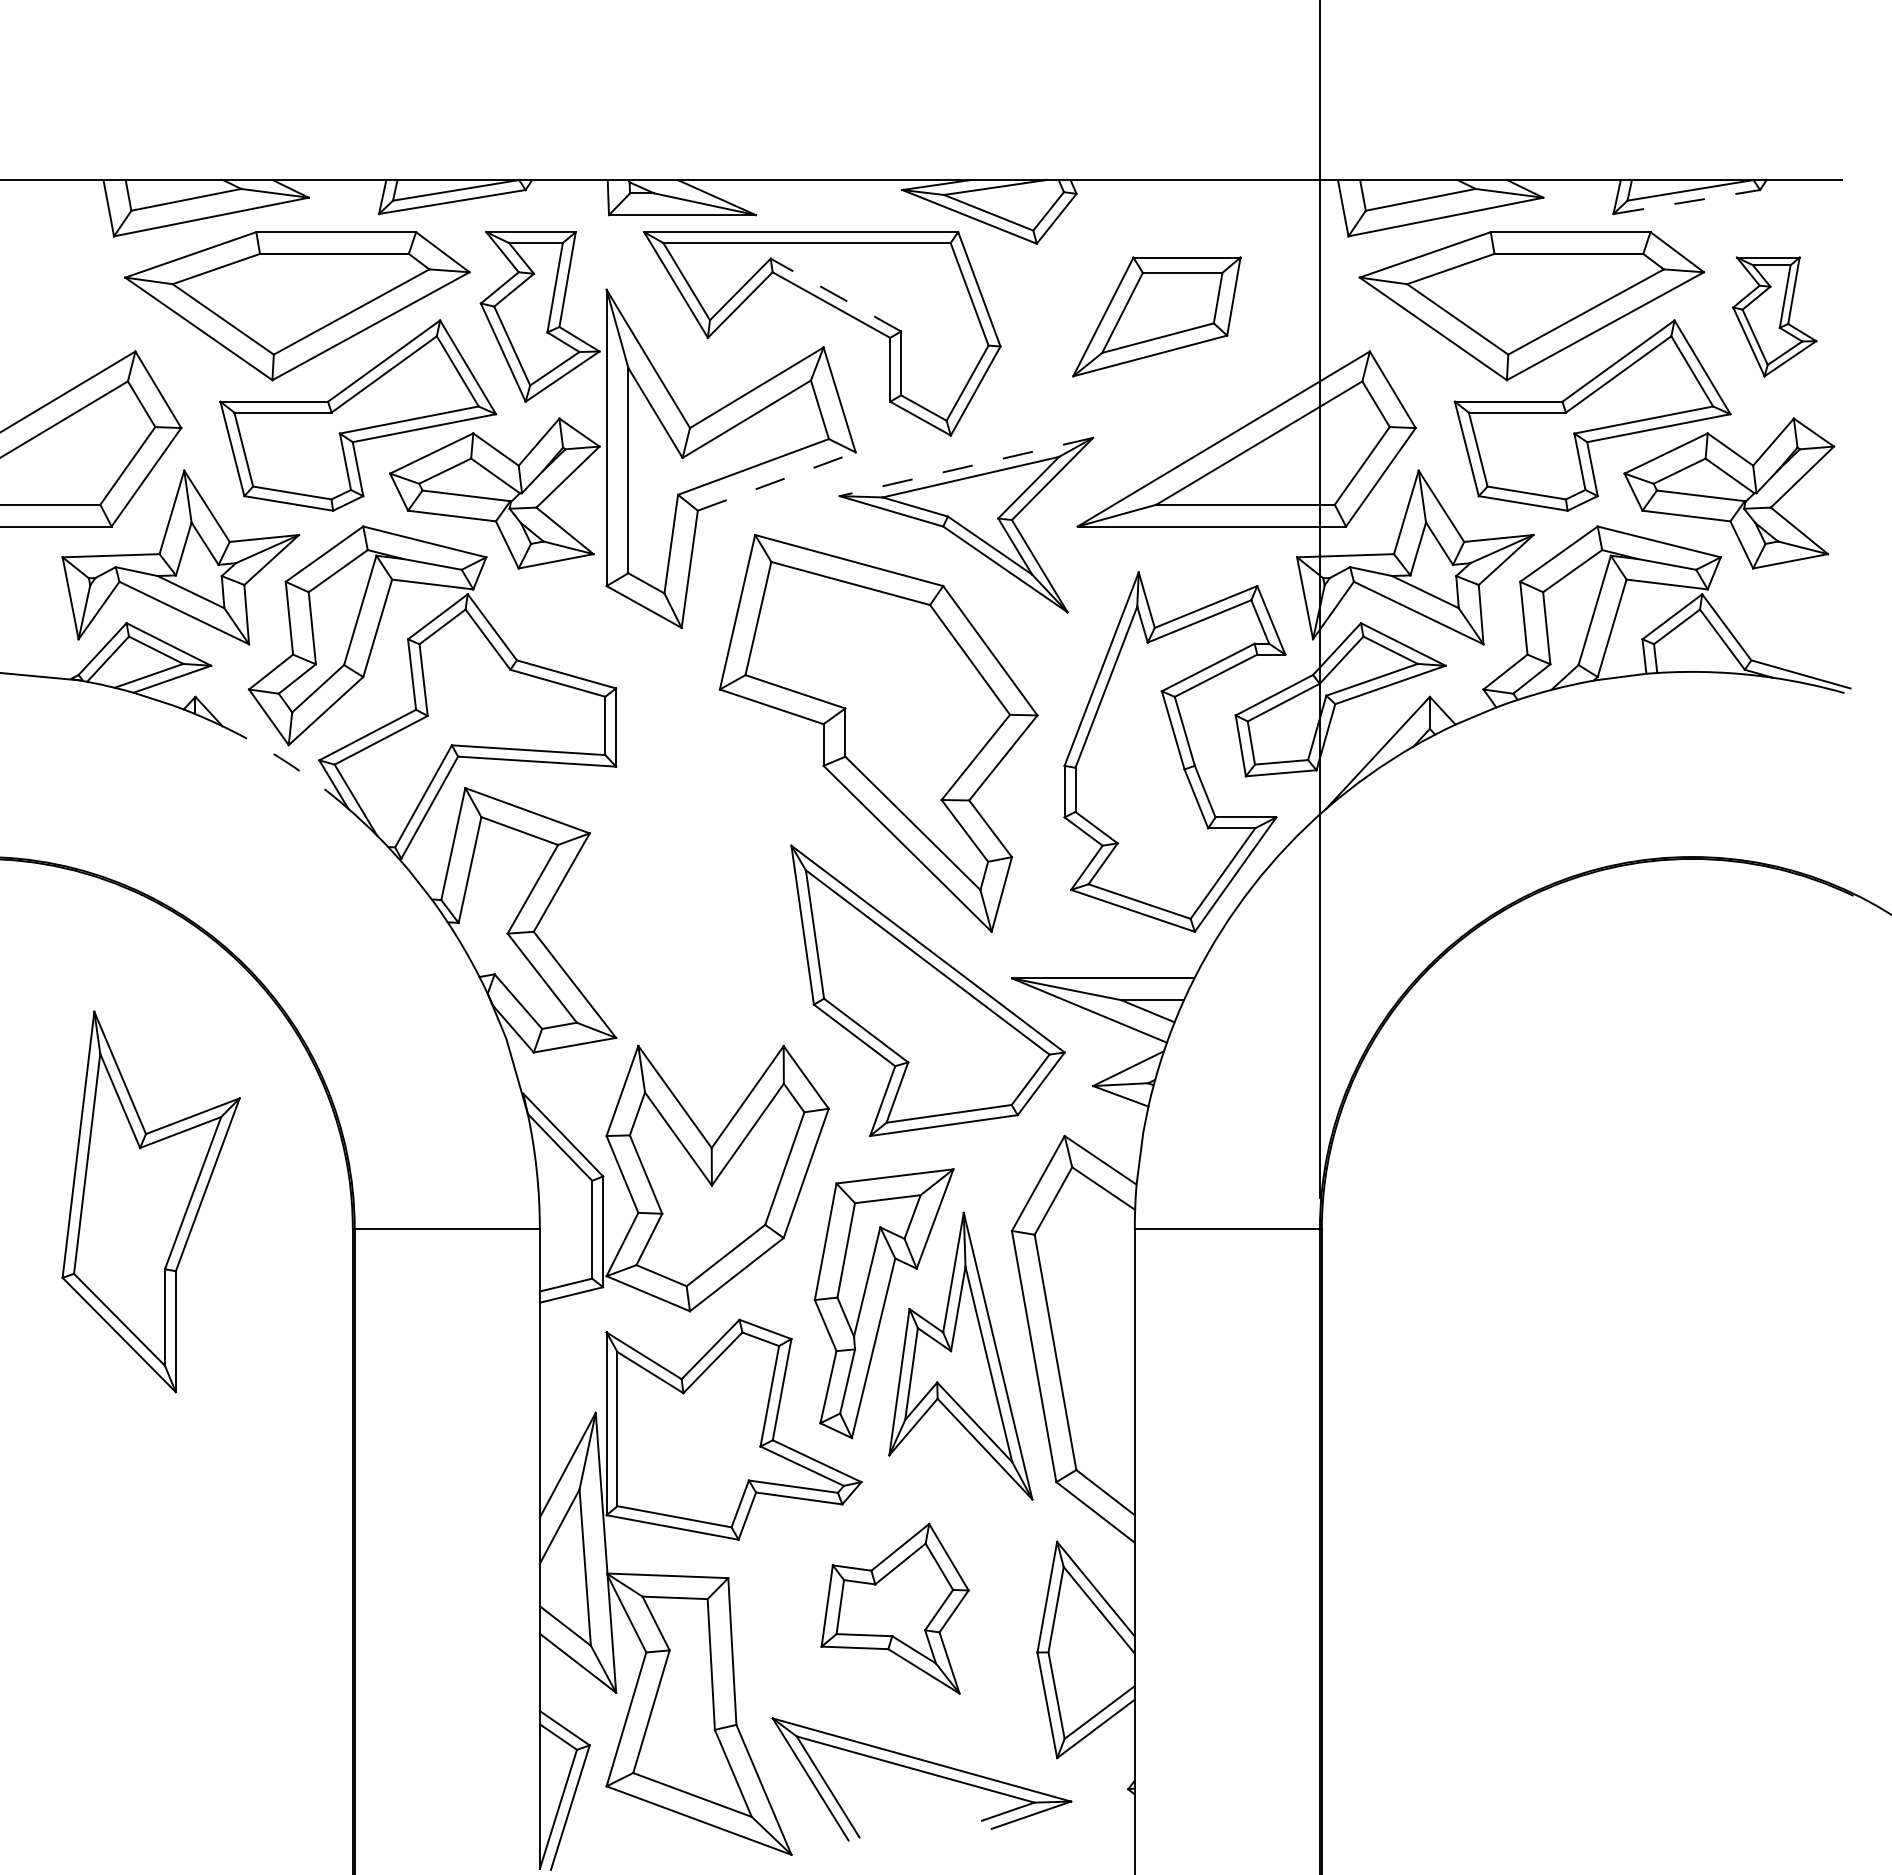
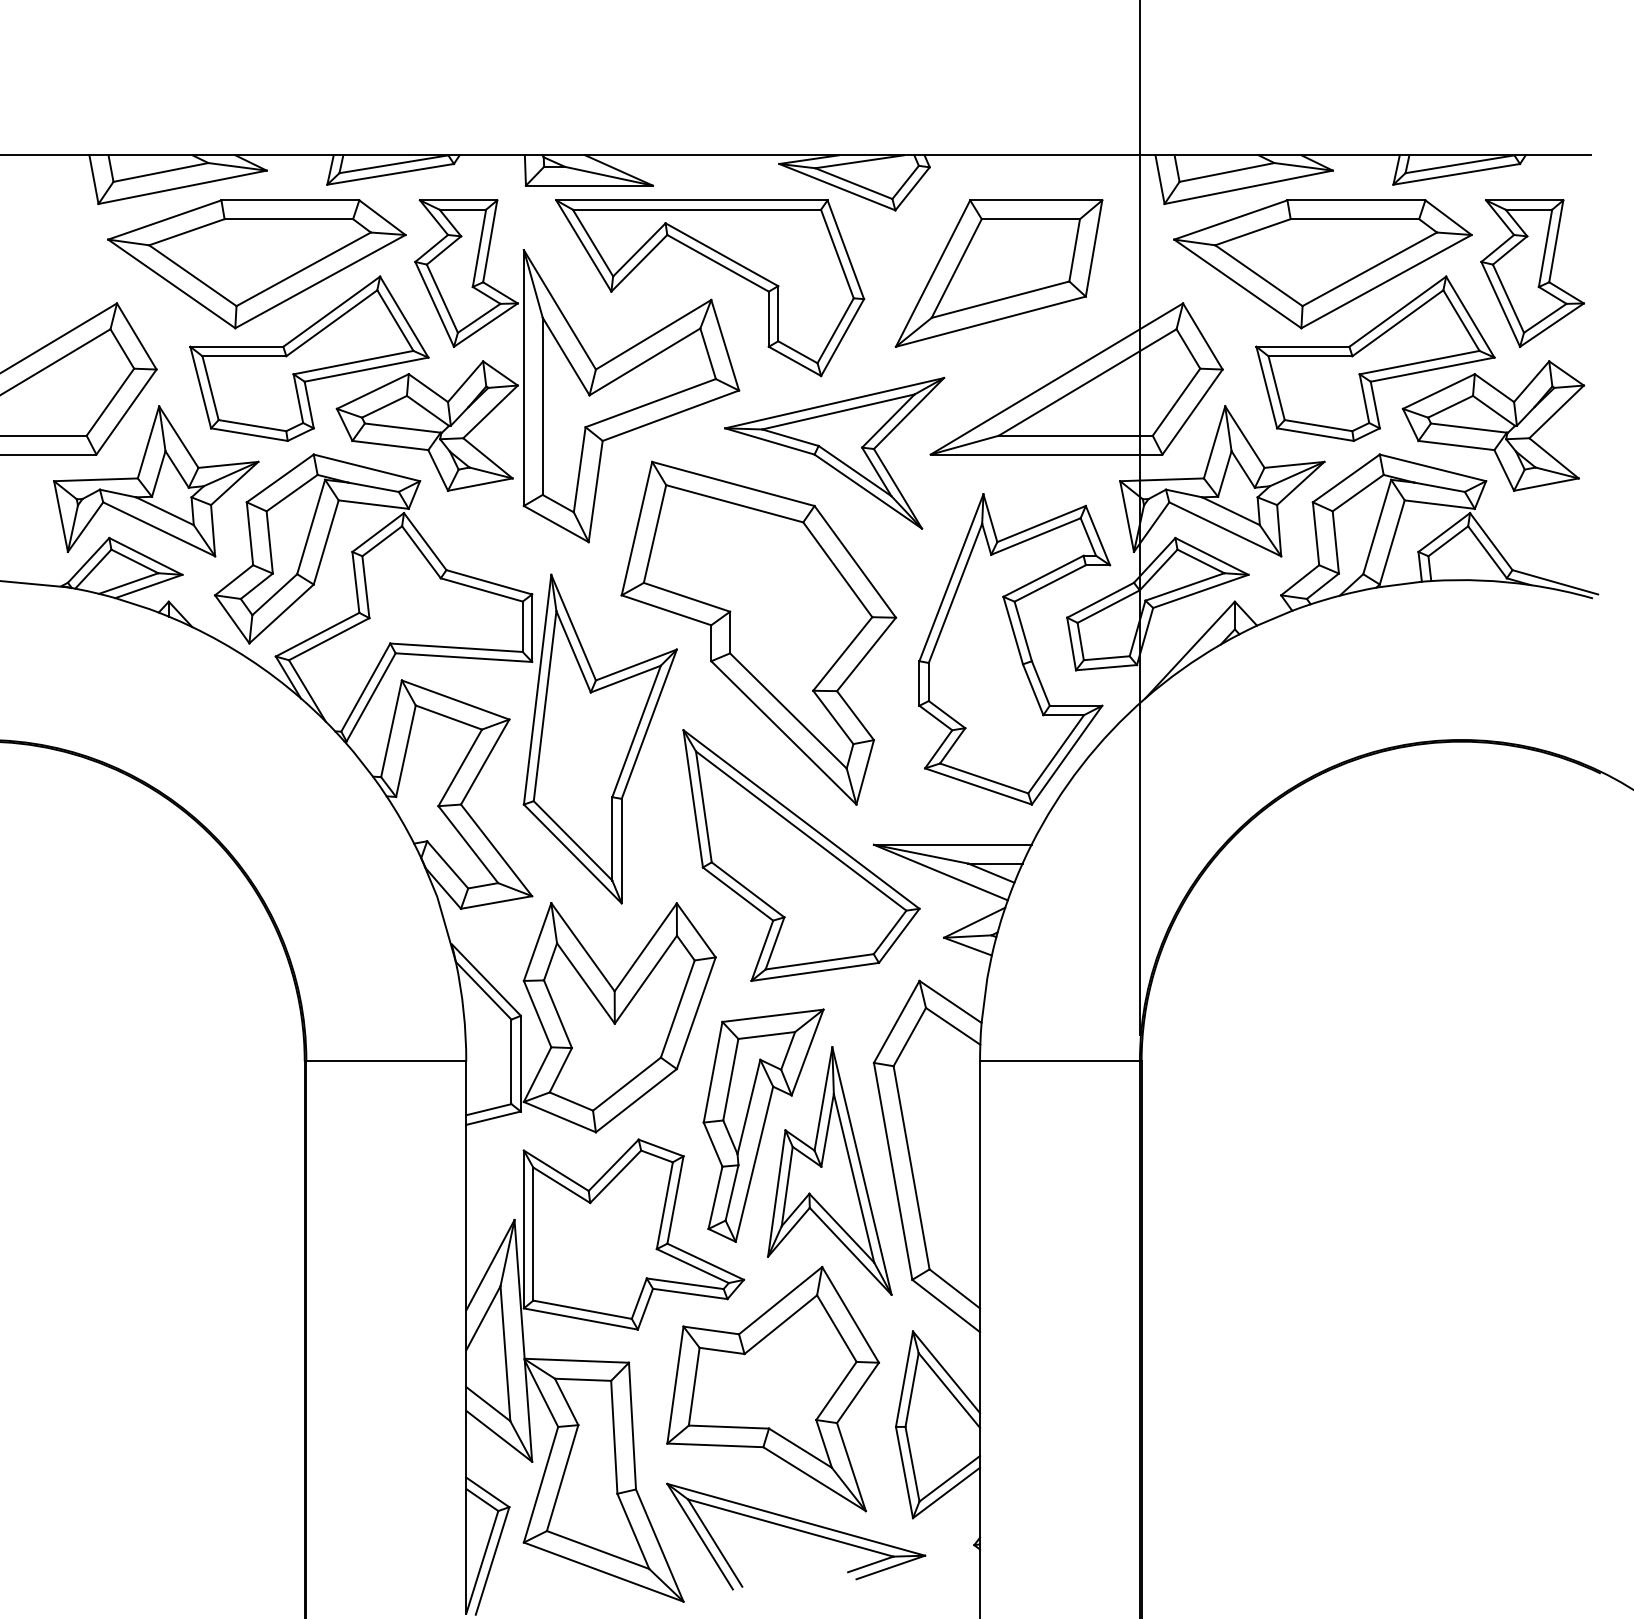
line: (1687, 201) -> (1457, 173), dashed -> solid
line: (835, 295) -> (721, 255), dashed -> solid
part: (1156, 316) -> (998, 273), size x1.43
part: (1774, 316) -> (1532, 273), size x1.43
line: (965, 467) -> (833, 403), dashed -> solid
line: (777, 481) -> (671, 415), dashed -> solid
arc: (288, 763) -> (249, 659), dashed -> solid
part: (150, 1201) -> (599, 738), moved
part: (894, 1608) -> (772, 1388), size x1.67

